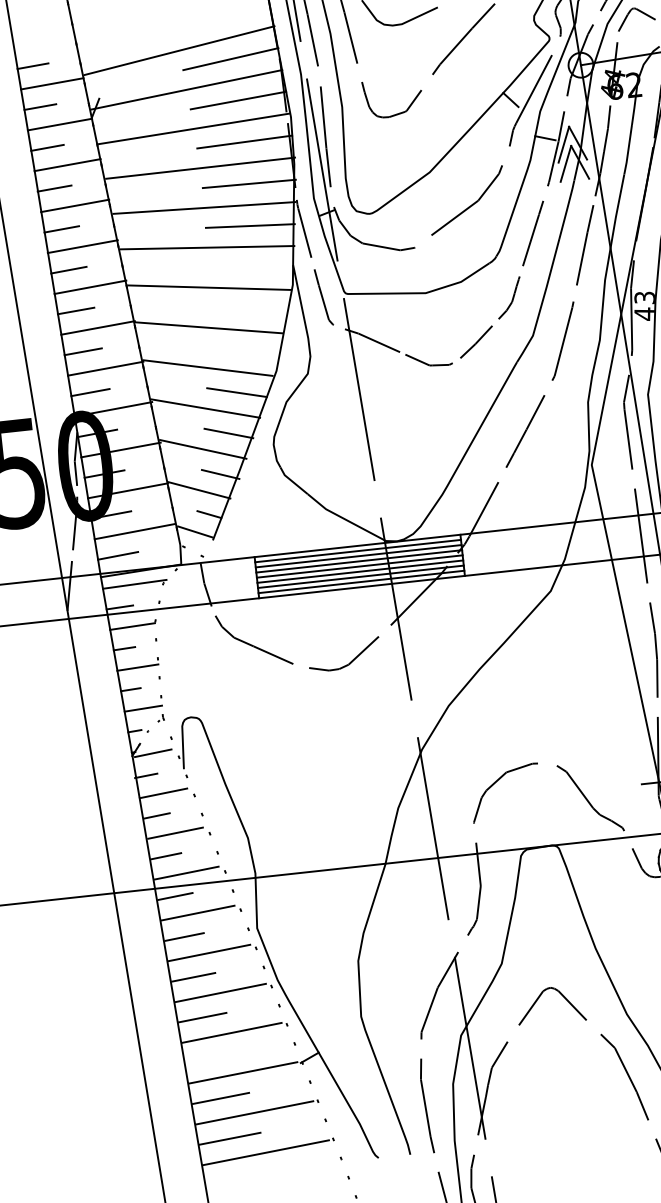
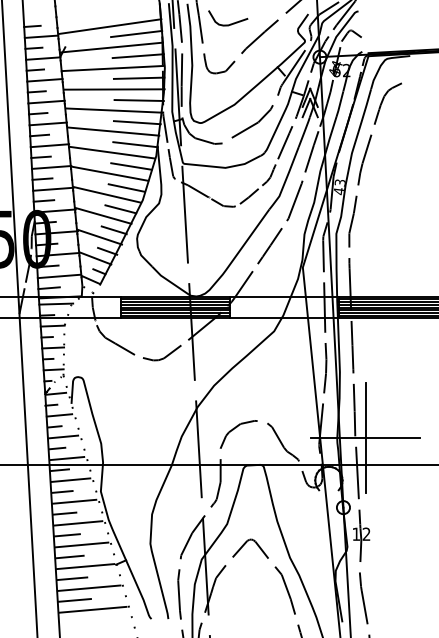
line: (251, 267) -> (135, 144), added
line: (248, 309) -> (131, 166), added
line: (243, 350) -> (126, 187), added
line: (211, 1057) -> (69, 556), added

